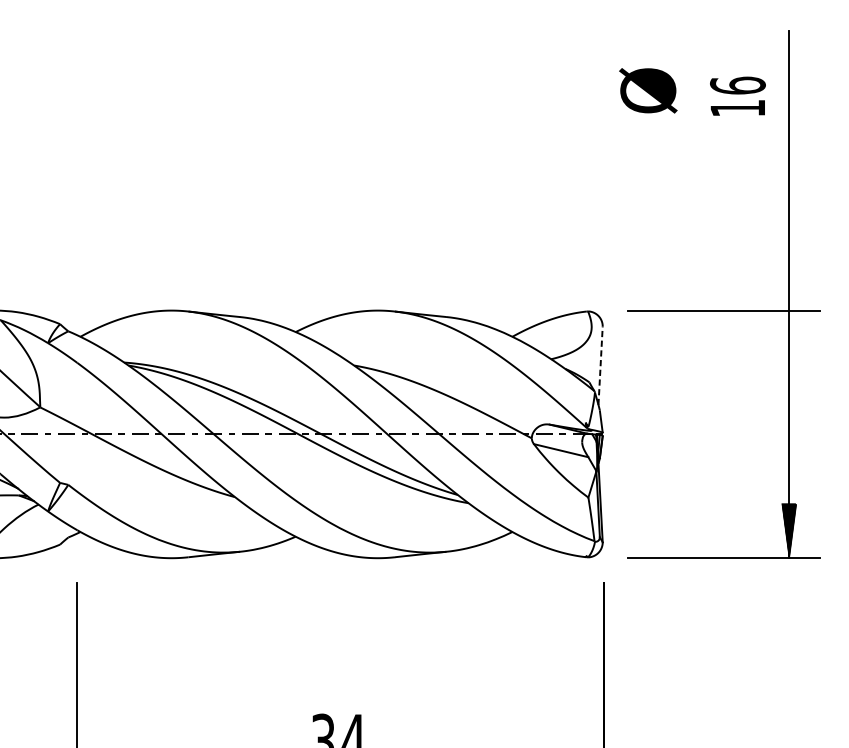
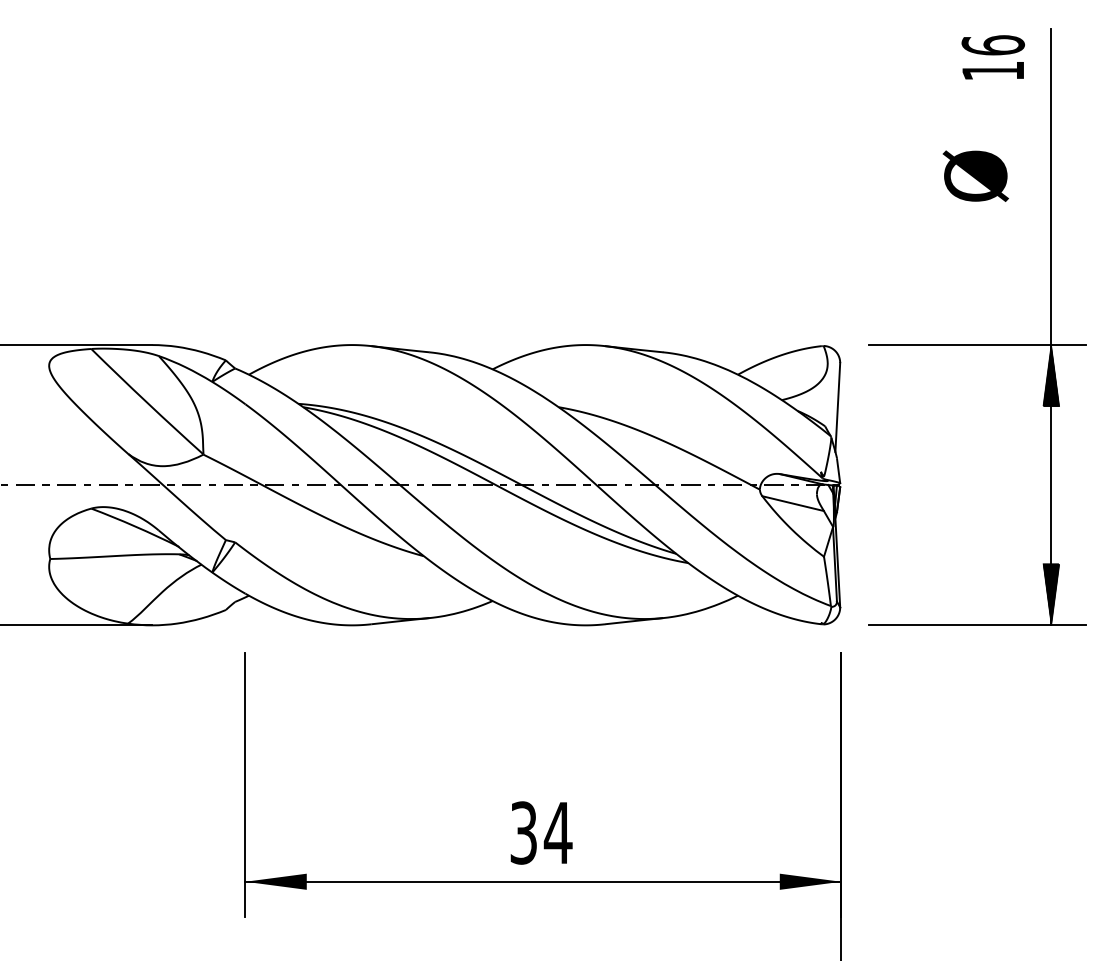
text: (648, 90) -> (975, 175), moved
text: (737, 96) -> (992, 57), moved
hatch: (789, 337) -> (1051, 375), added
line: (600, 365) -> (837, 407), dashed -> solid

